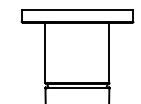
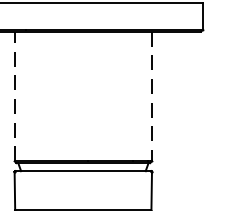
line: (45, 52) -> (14, 95), solid -> dashed
line: (109, 53) -> (152, 97), solid -> dashed

